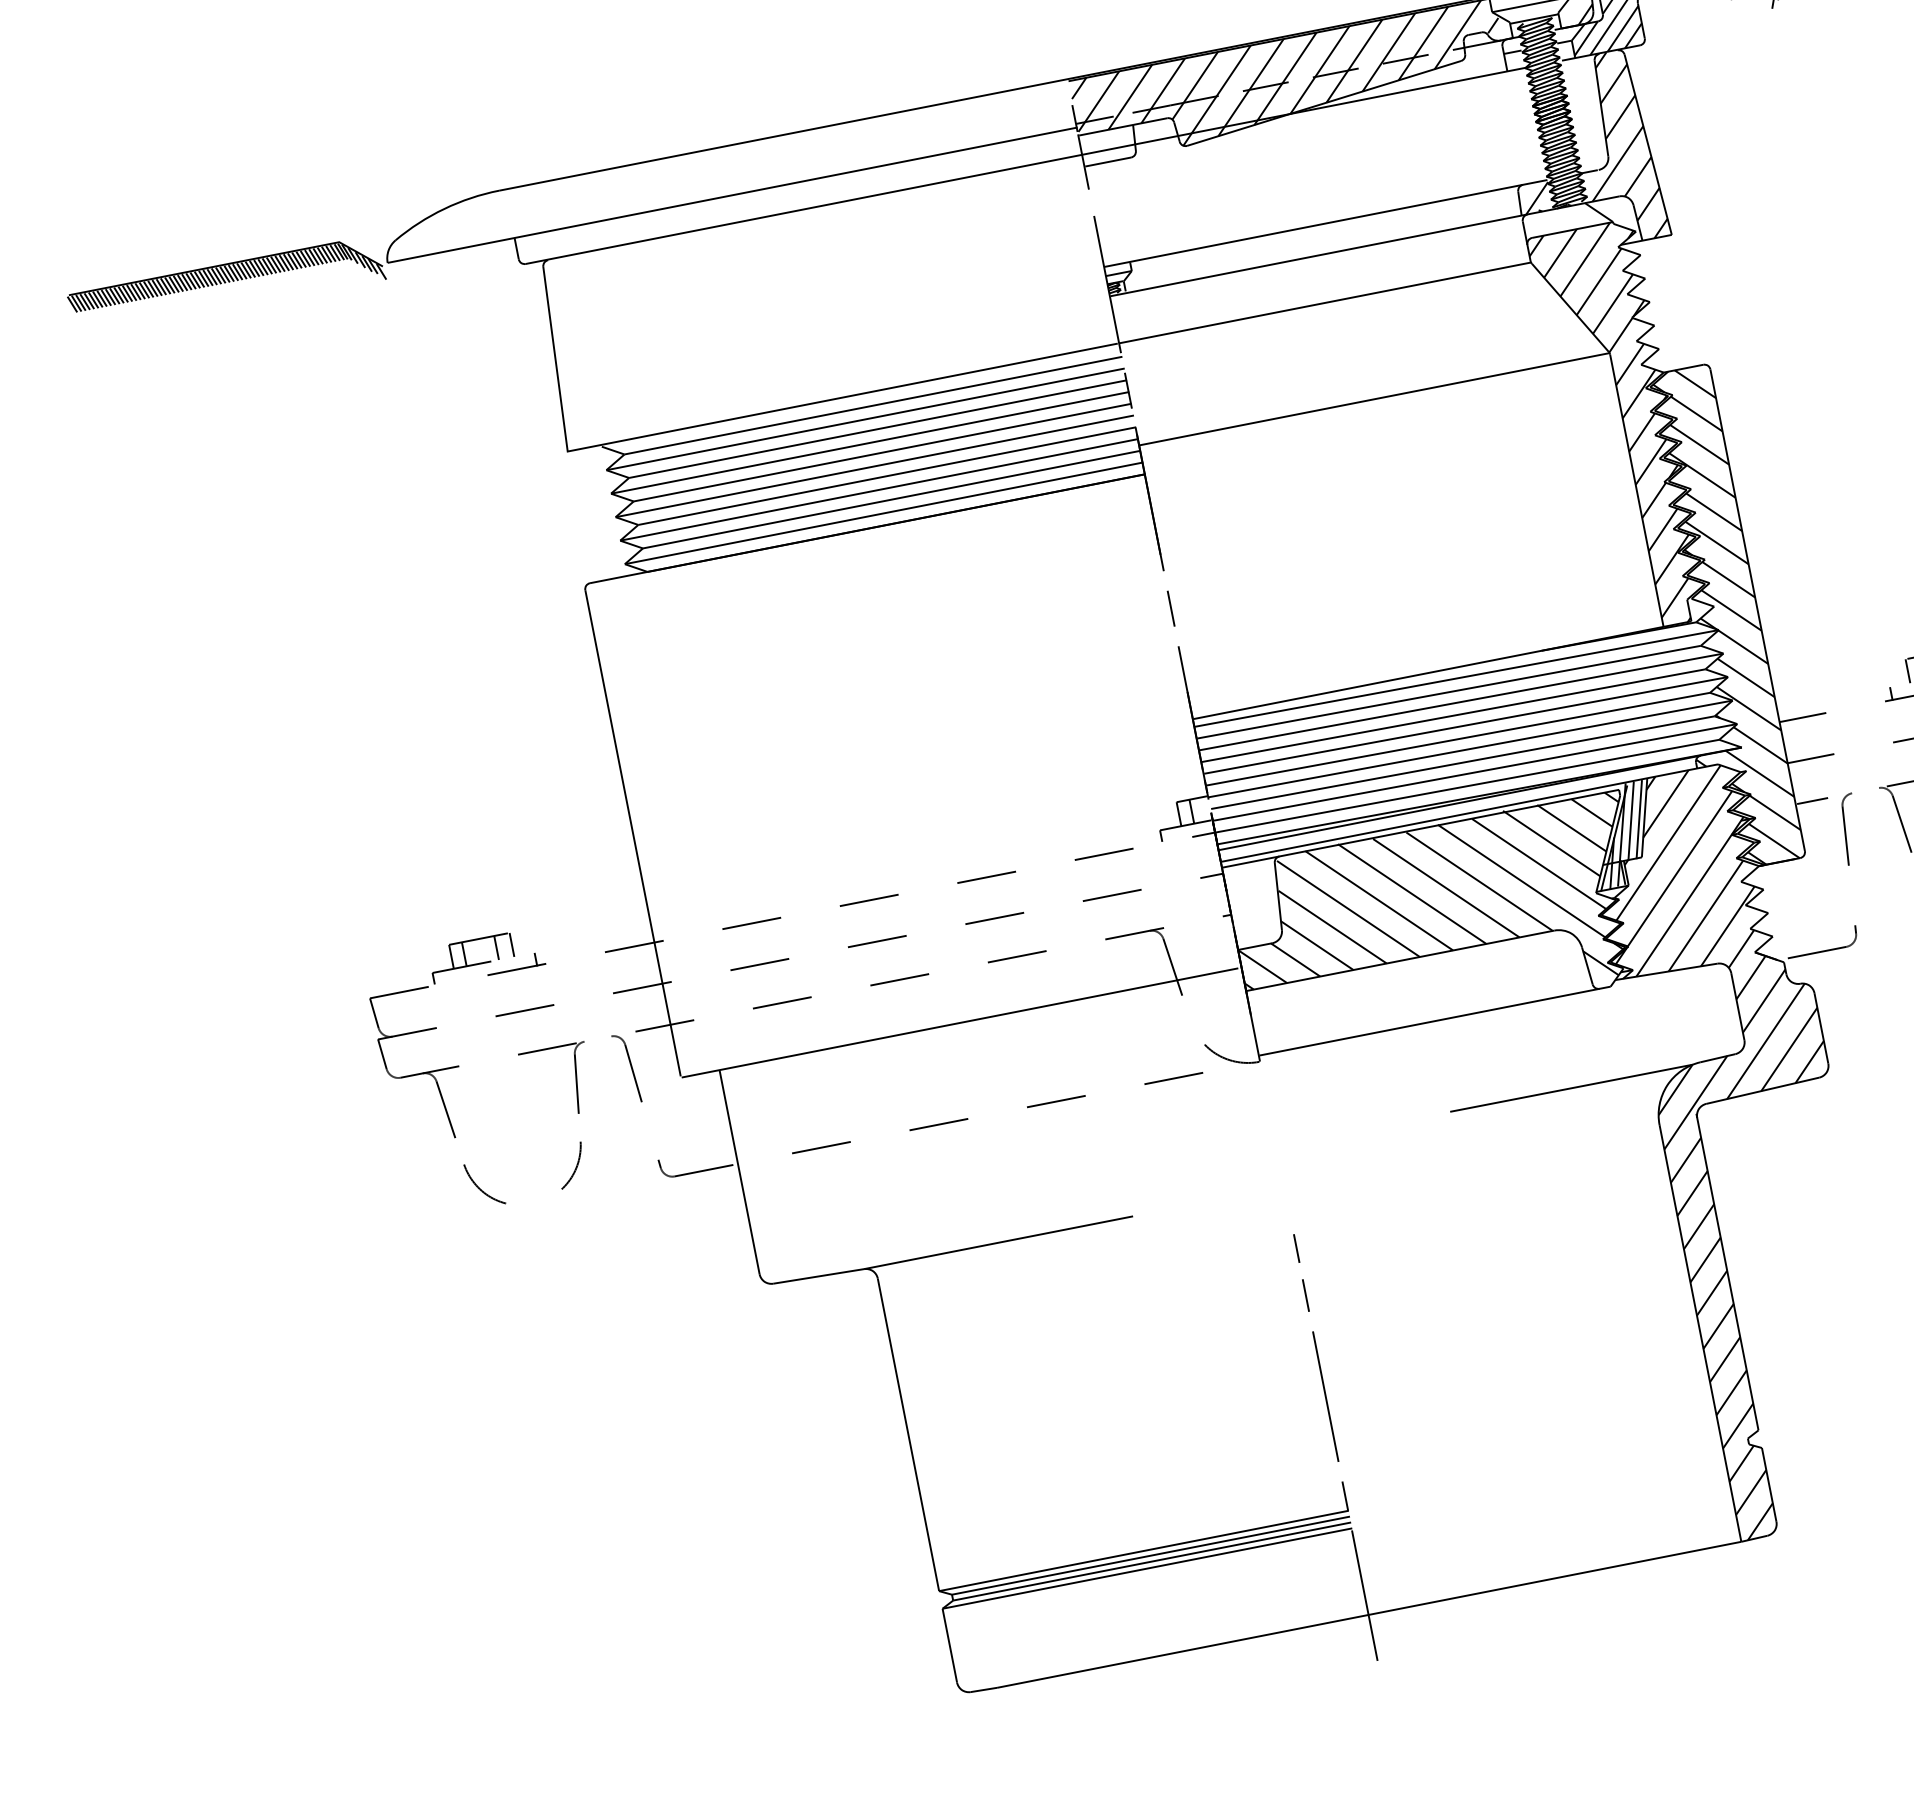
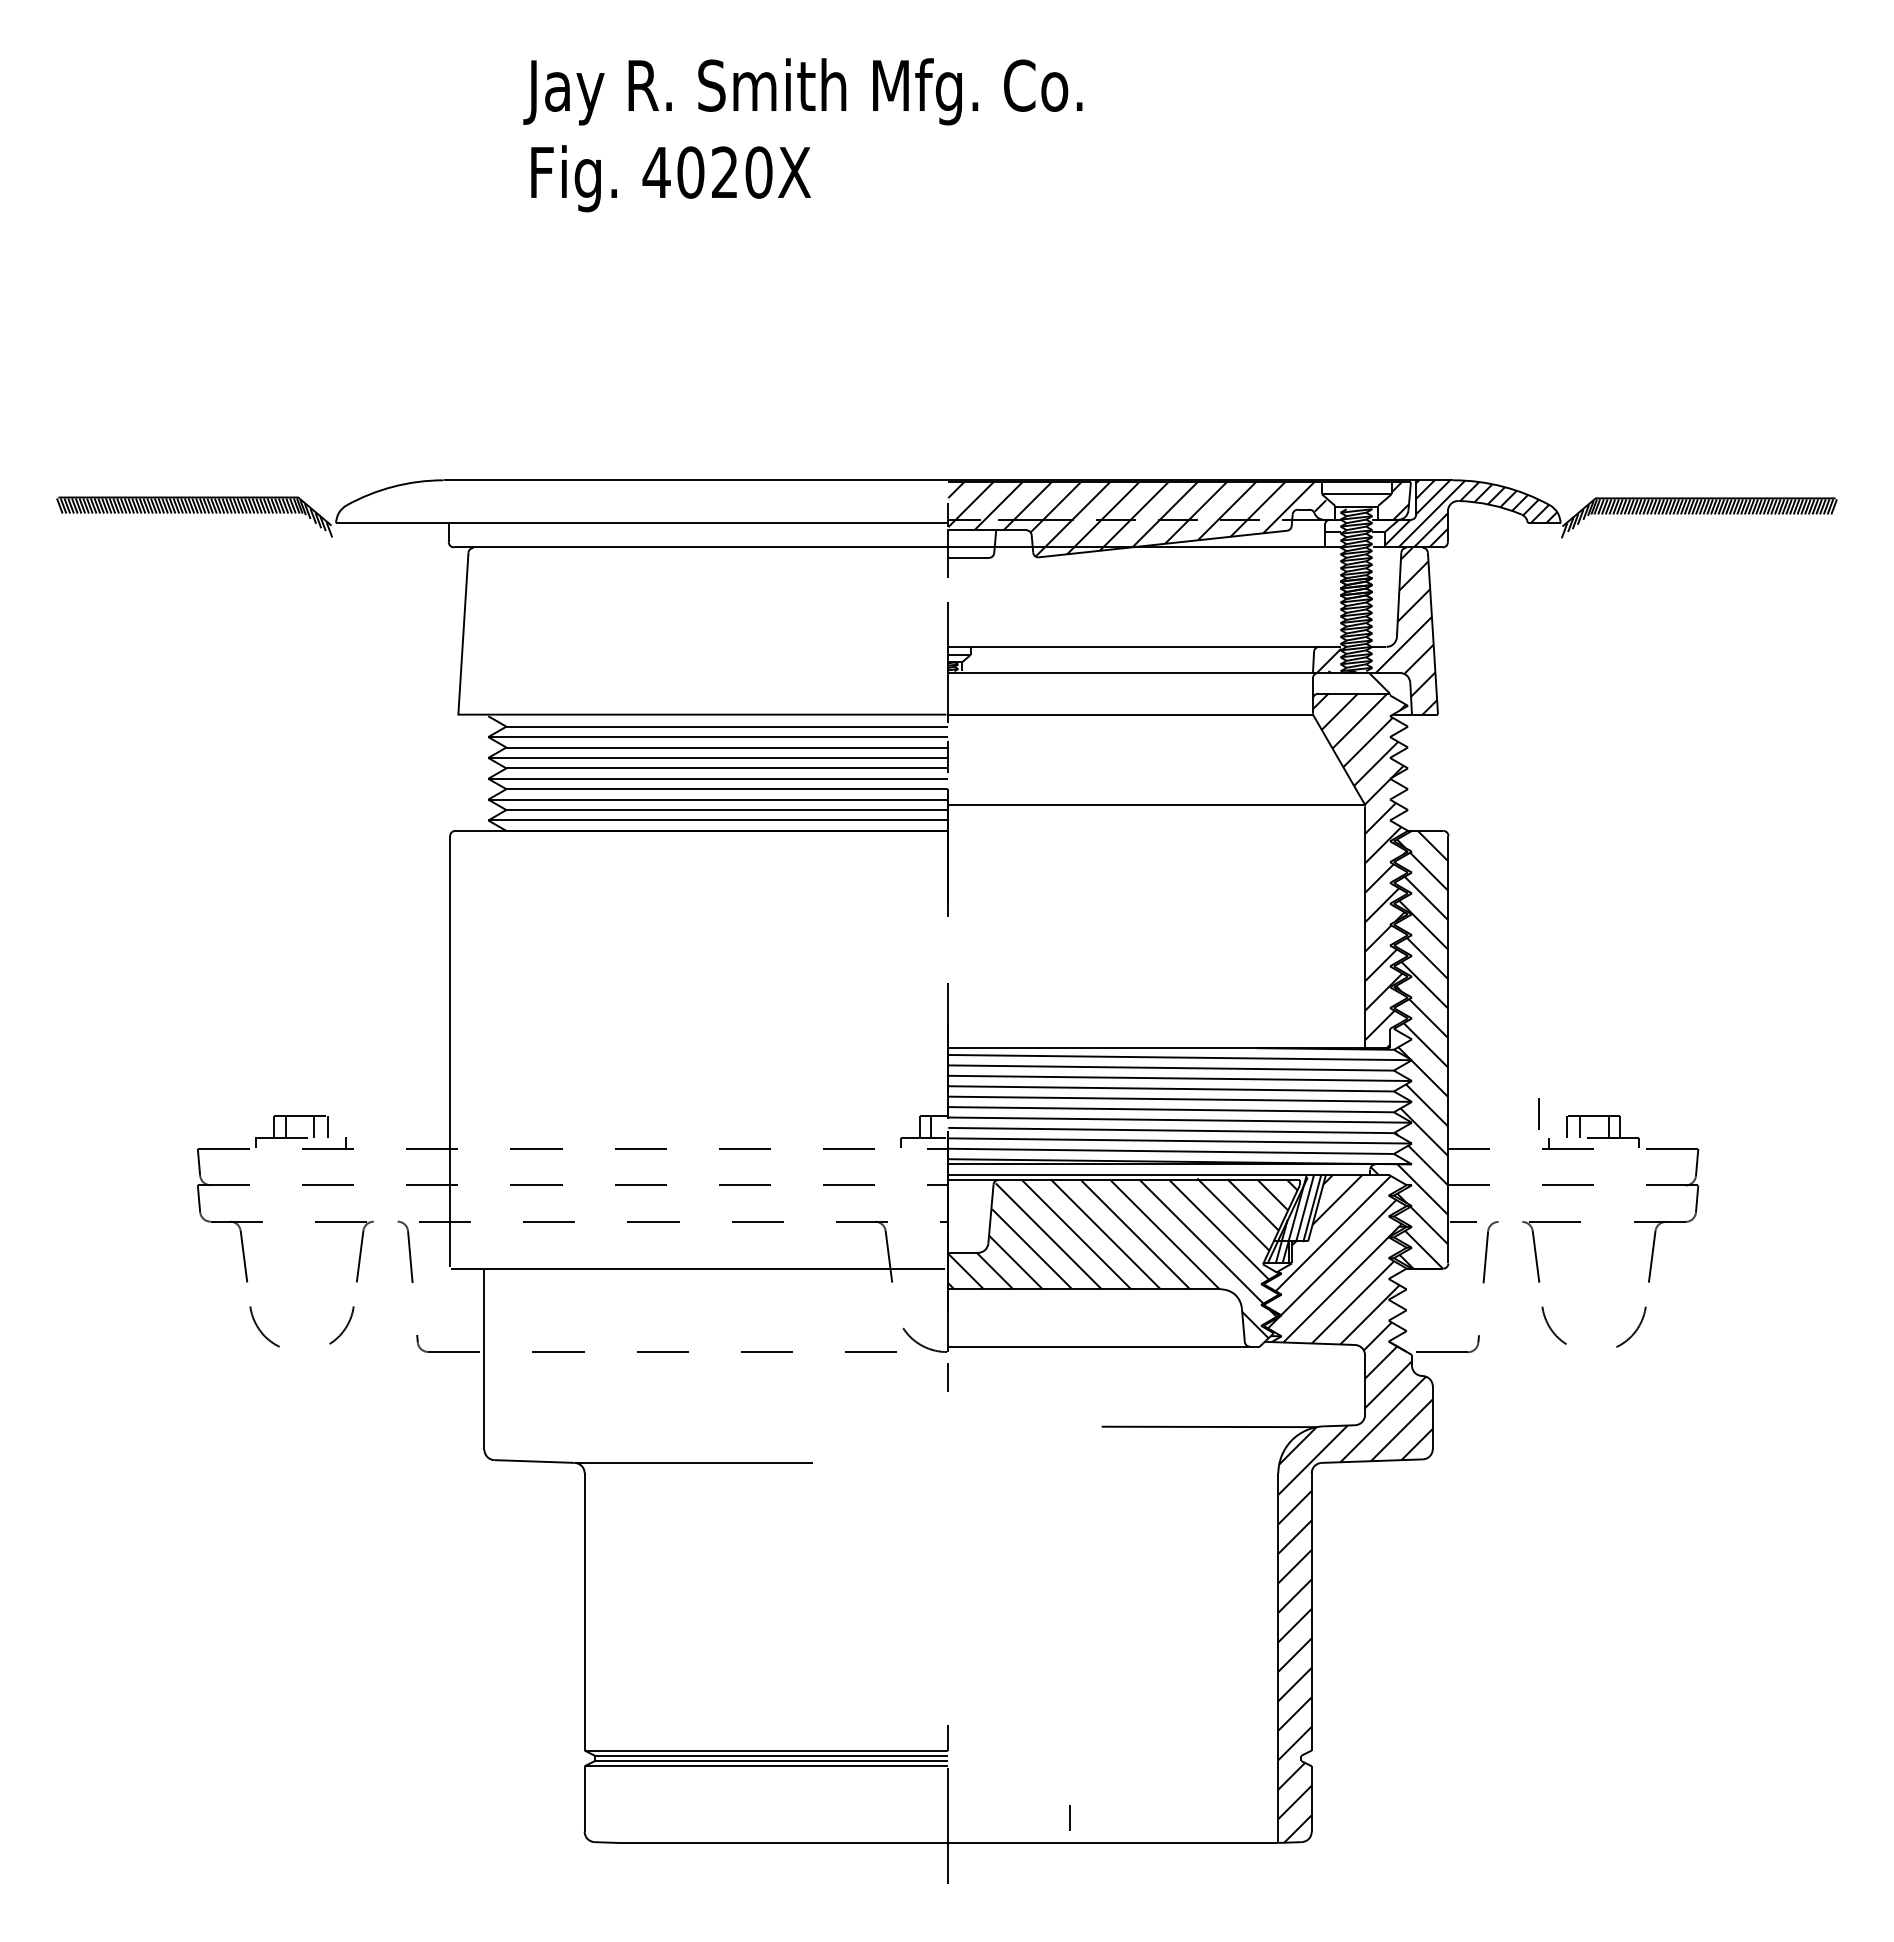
line: (1170, 608) -> (1538, 1113), moved
line: (1296, 1248) -> (1069, 1817), moved
line: (1305, 1295) -> (947, 1377), moved
line: (1325, 1395) -> (947, 1648), removed

